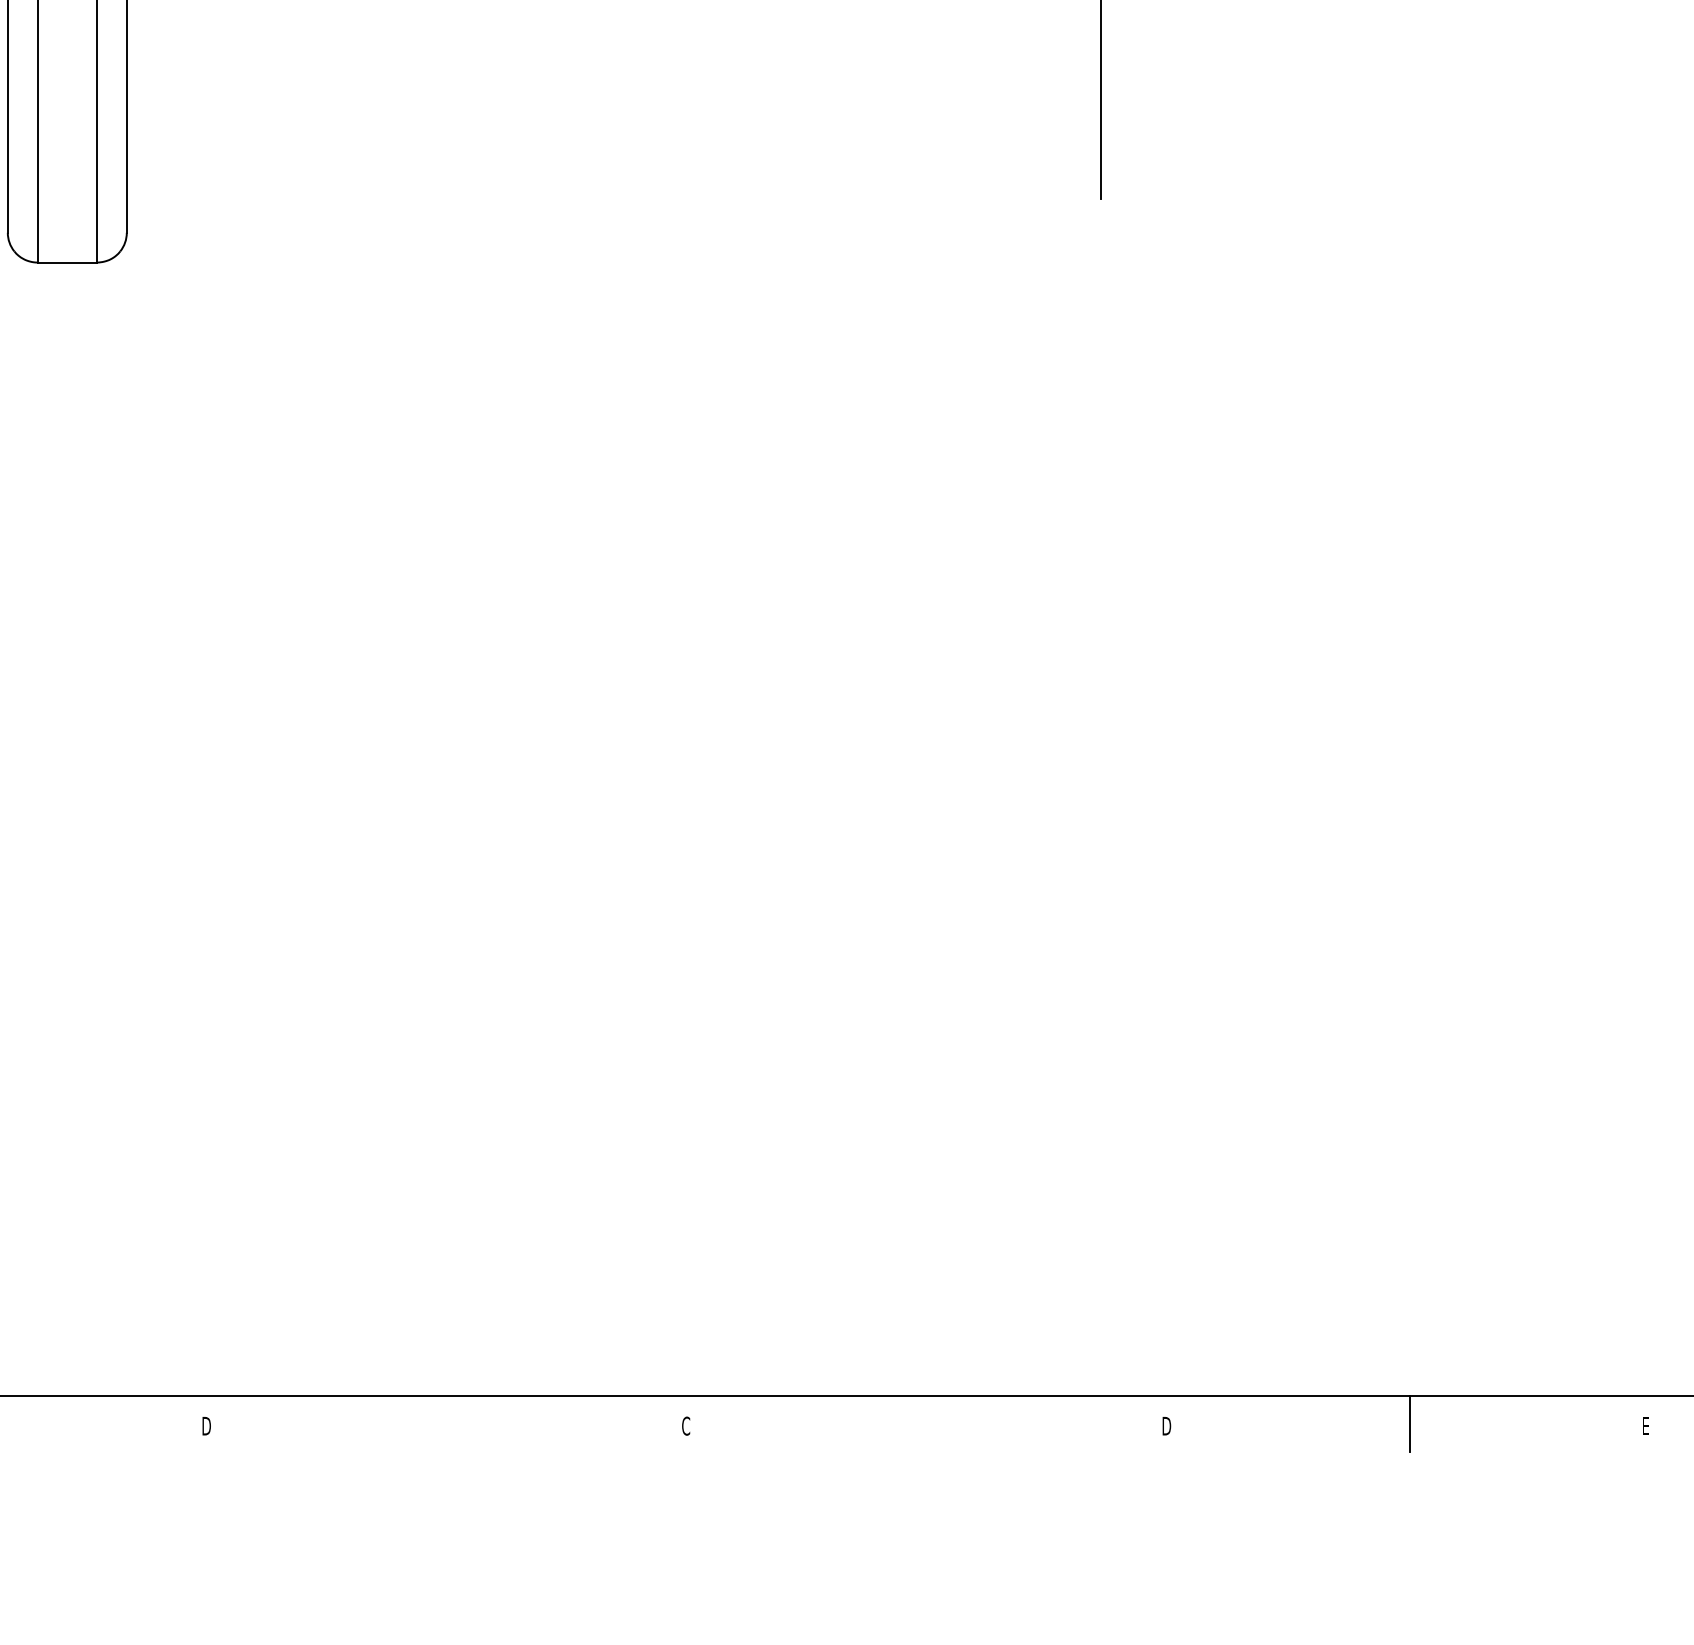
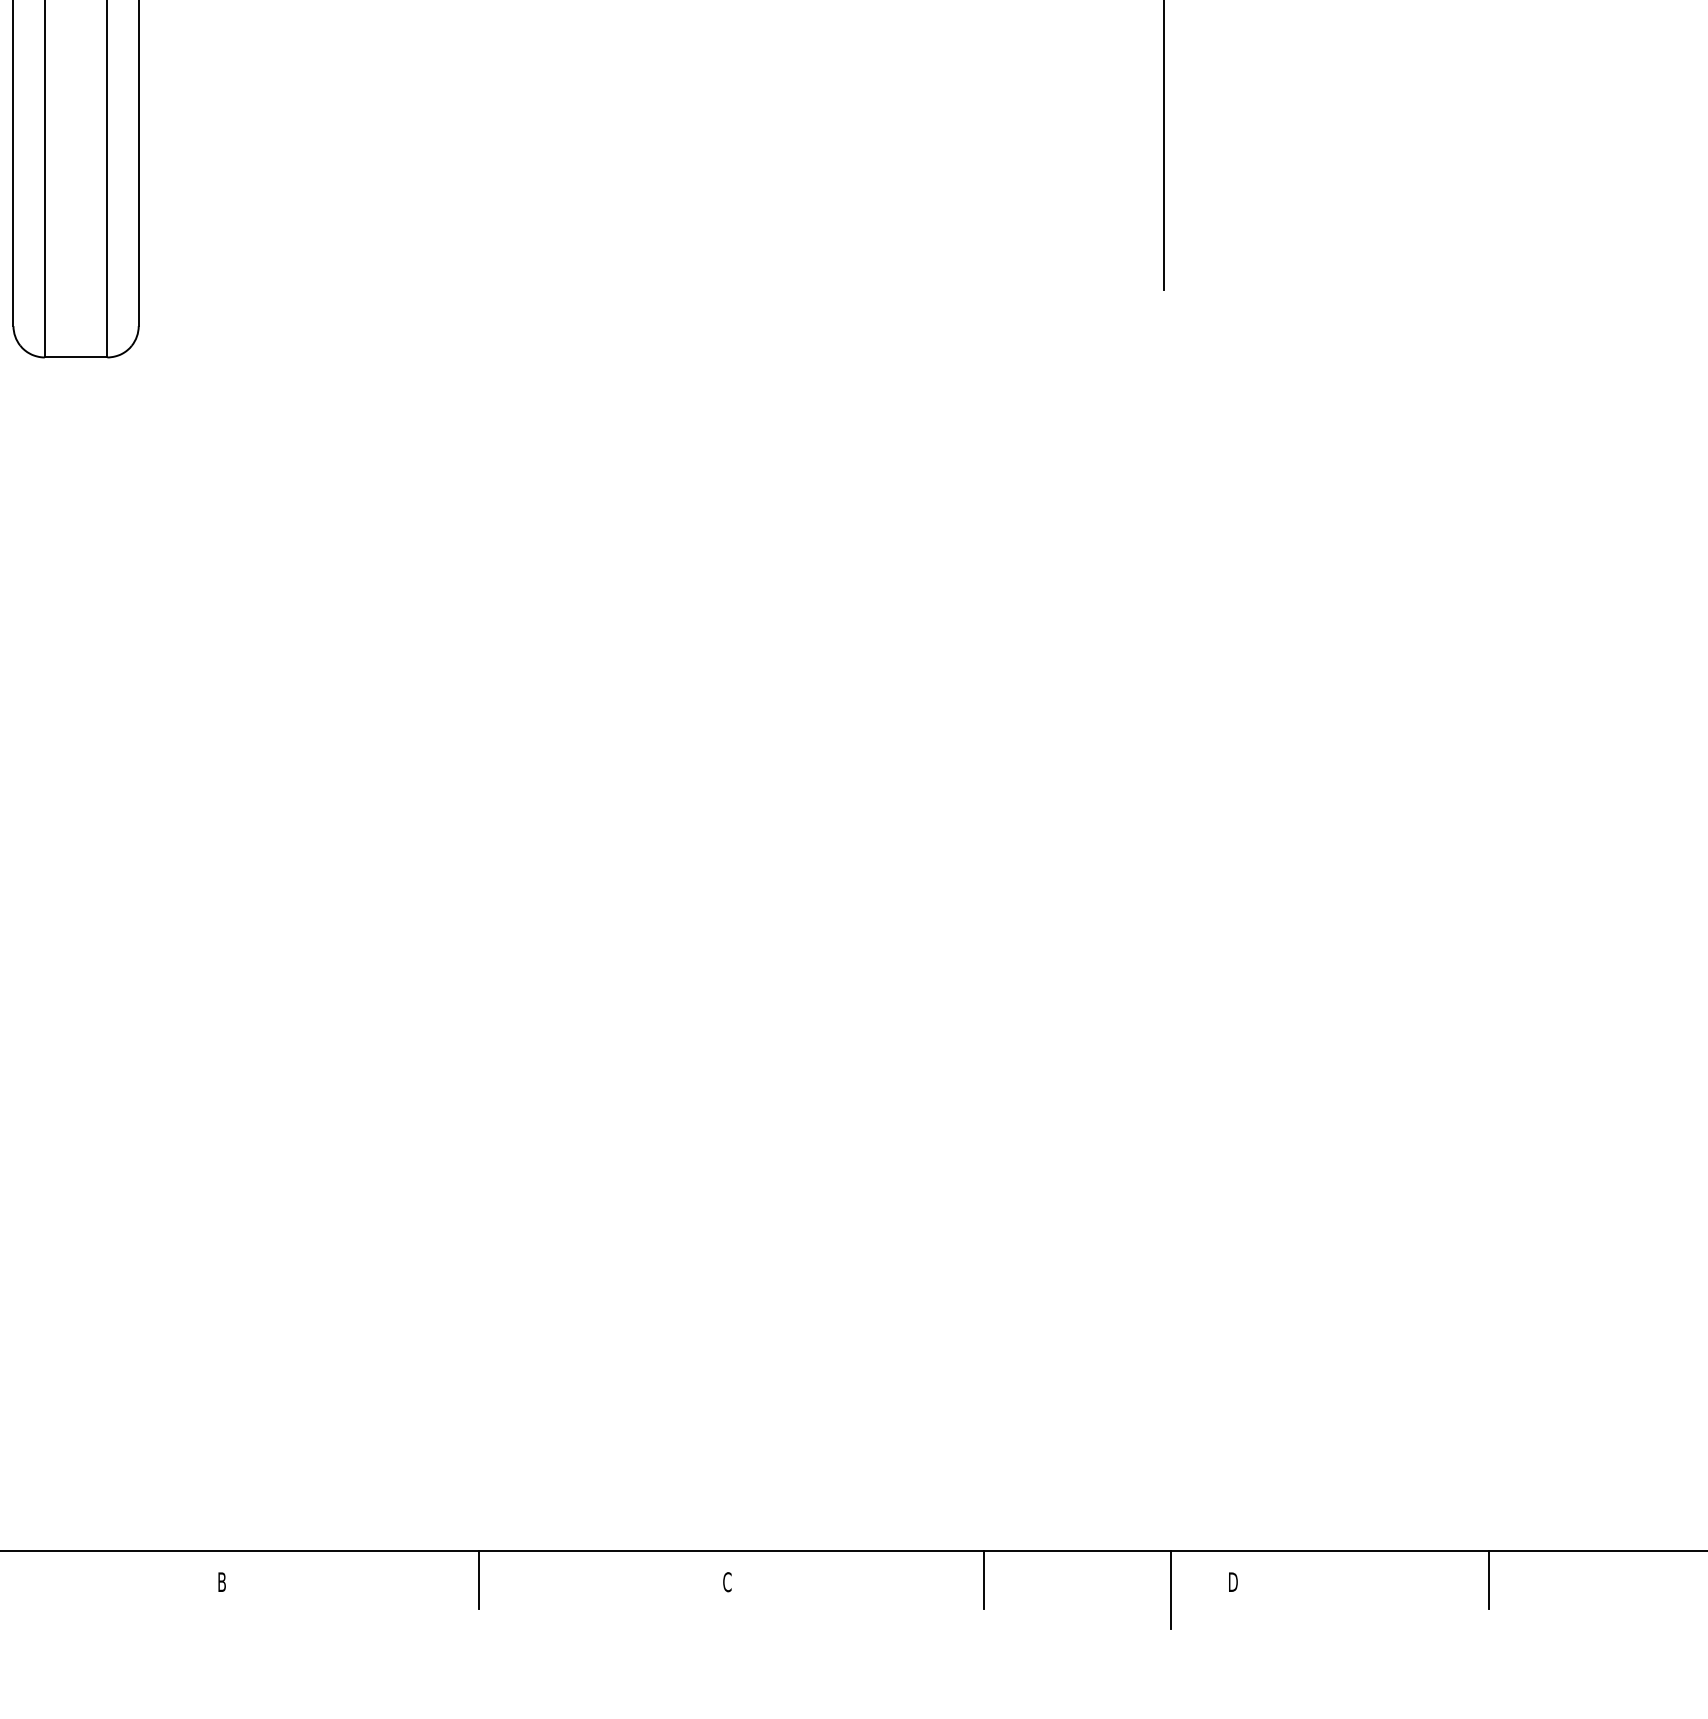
line: (449, 1423) -> (478, 1579), added
line: (929, 1423) -> (983, 1579), added
text: (207, 1426) -> (223, 1582), D -> B
line: (1107, 1433) -> (1170, 1589), added

